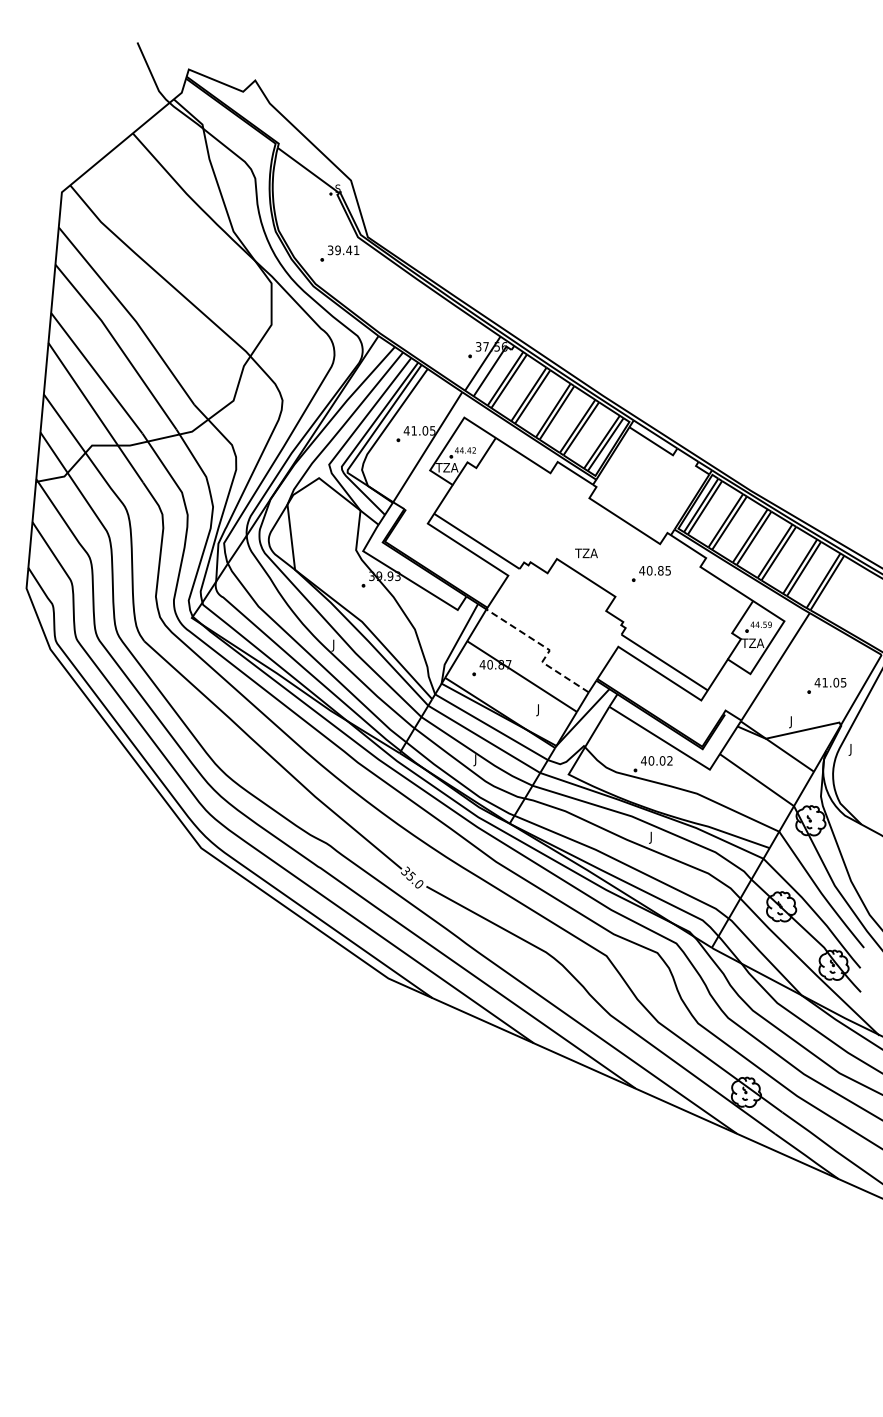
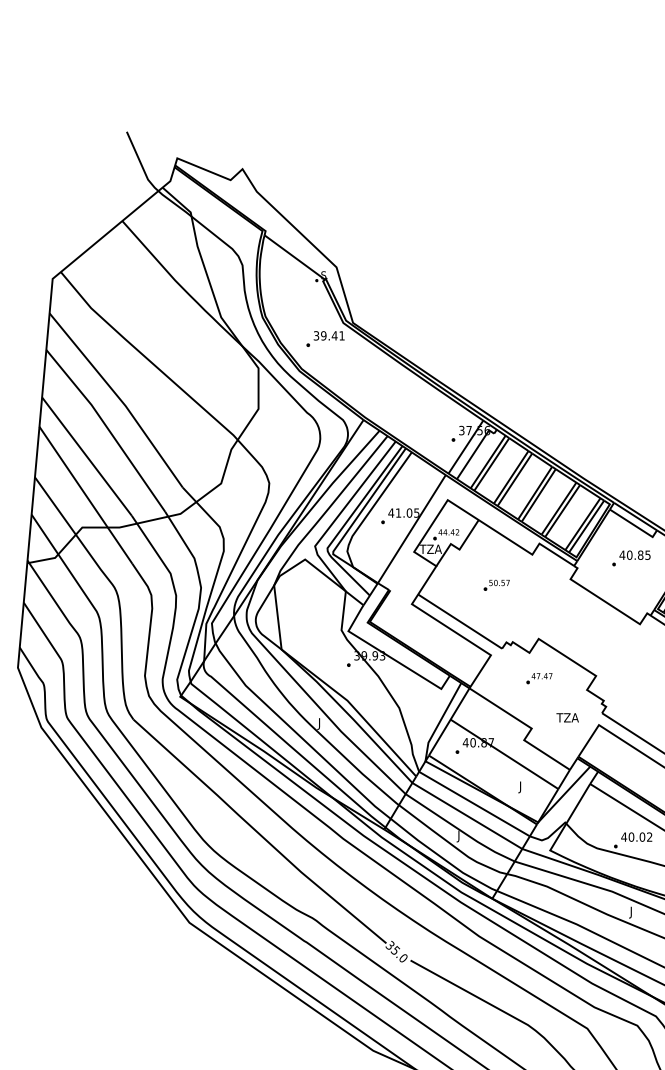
part: (514, 504) -> (497, 585), added
text: (586, 553) -> (567, 717), moved
part: (651, 573) -> (631, 557), moved
part: (557, 599) -> (539, 678), added
line: (548, 649) -> (530, 727), dashed -> solid

